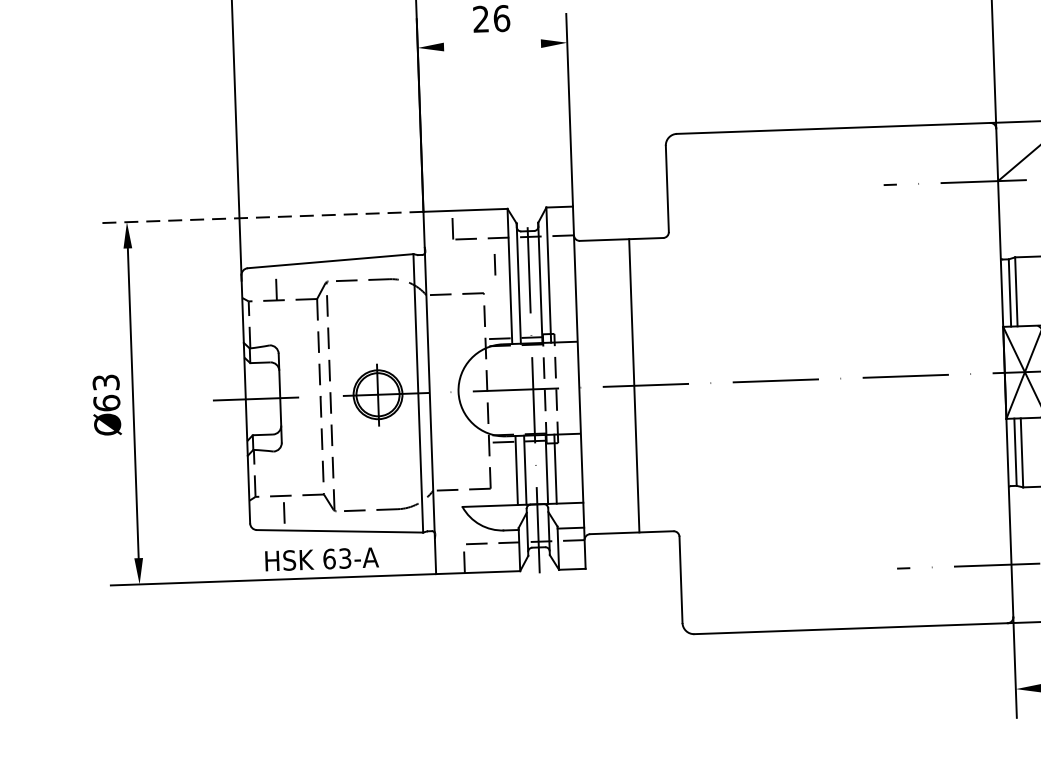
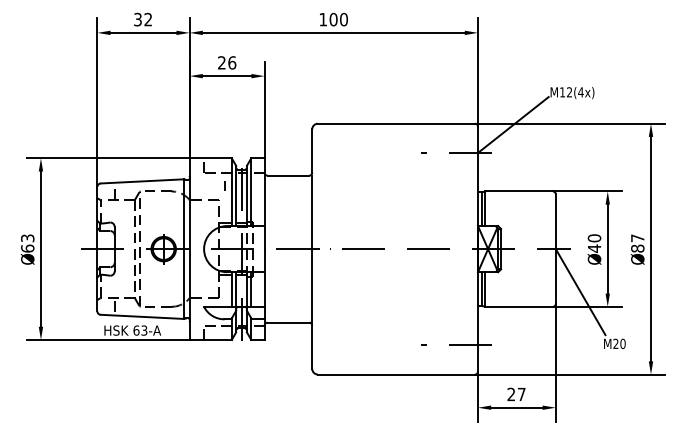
line: (491, 46) -> (226, 76), added
line: (261, 217) -> (108, 158), dashed -> solid
line: (634, 384) -> (312, 248), moved

